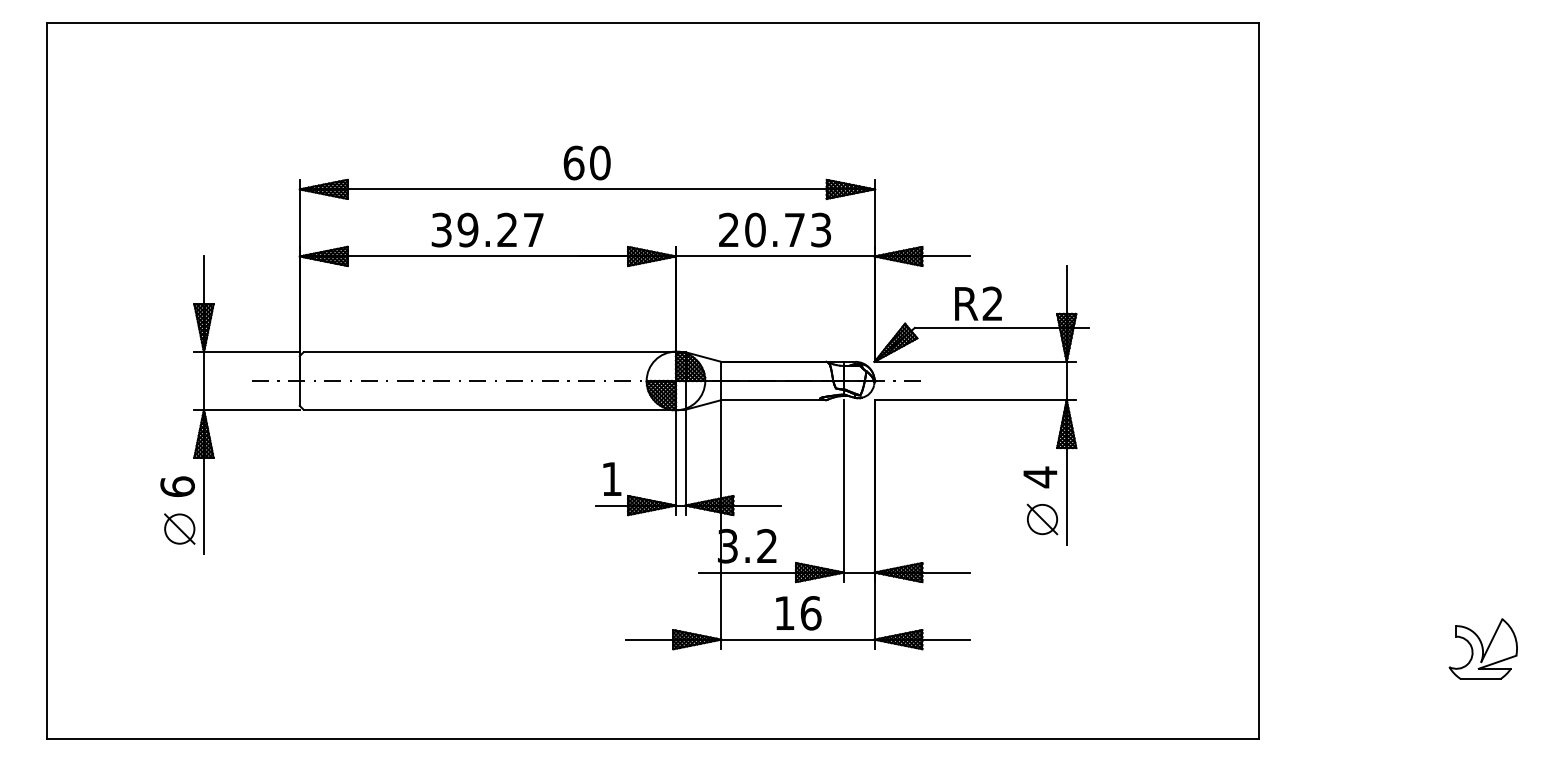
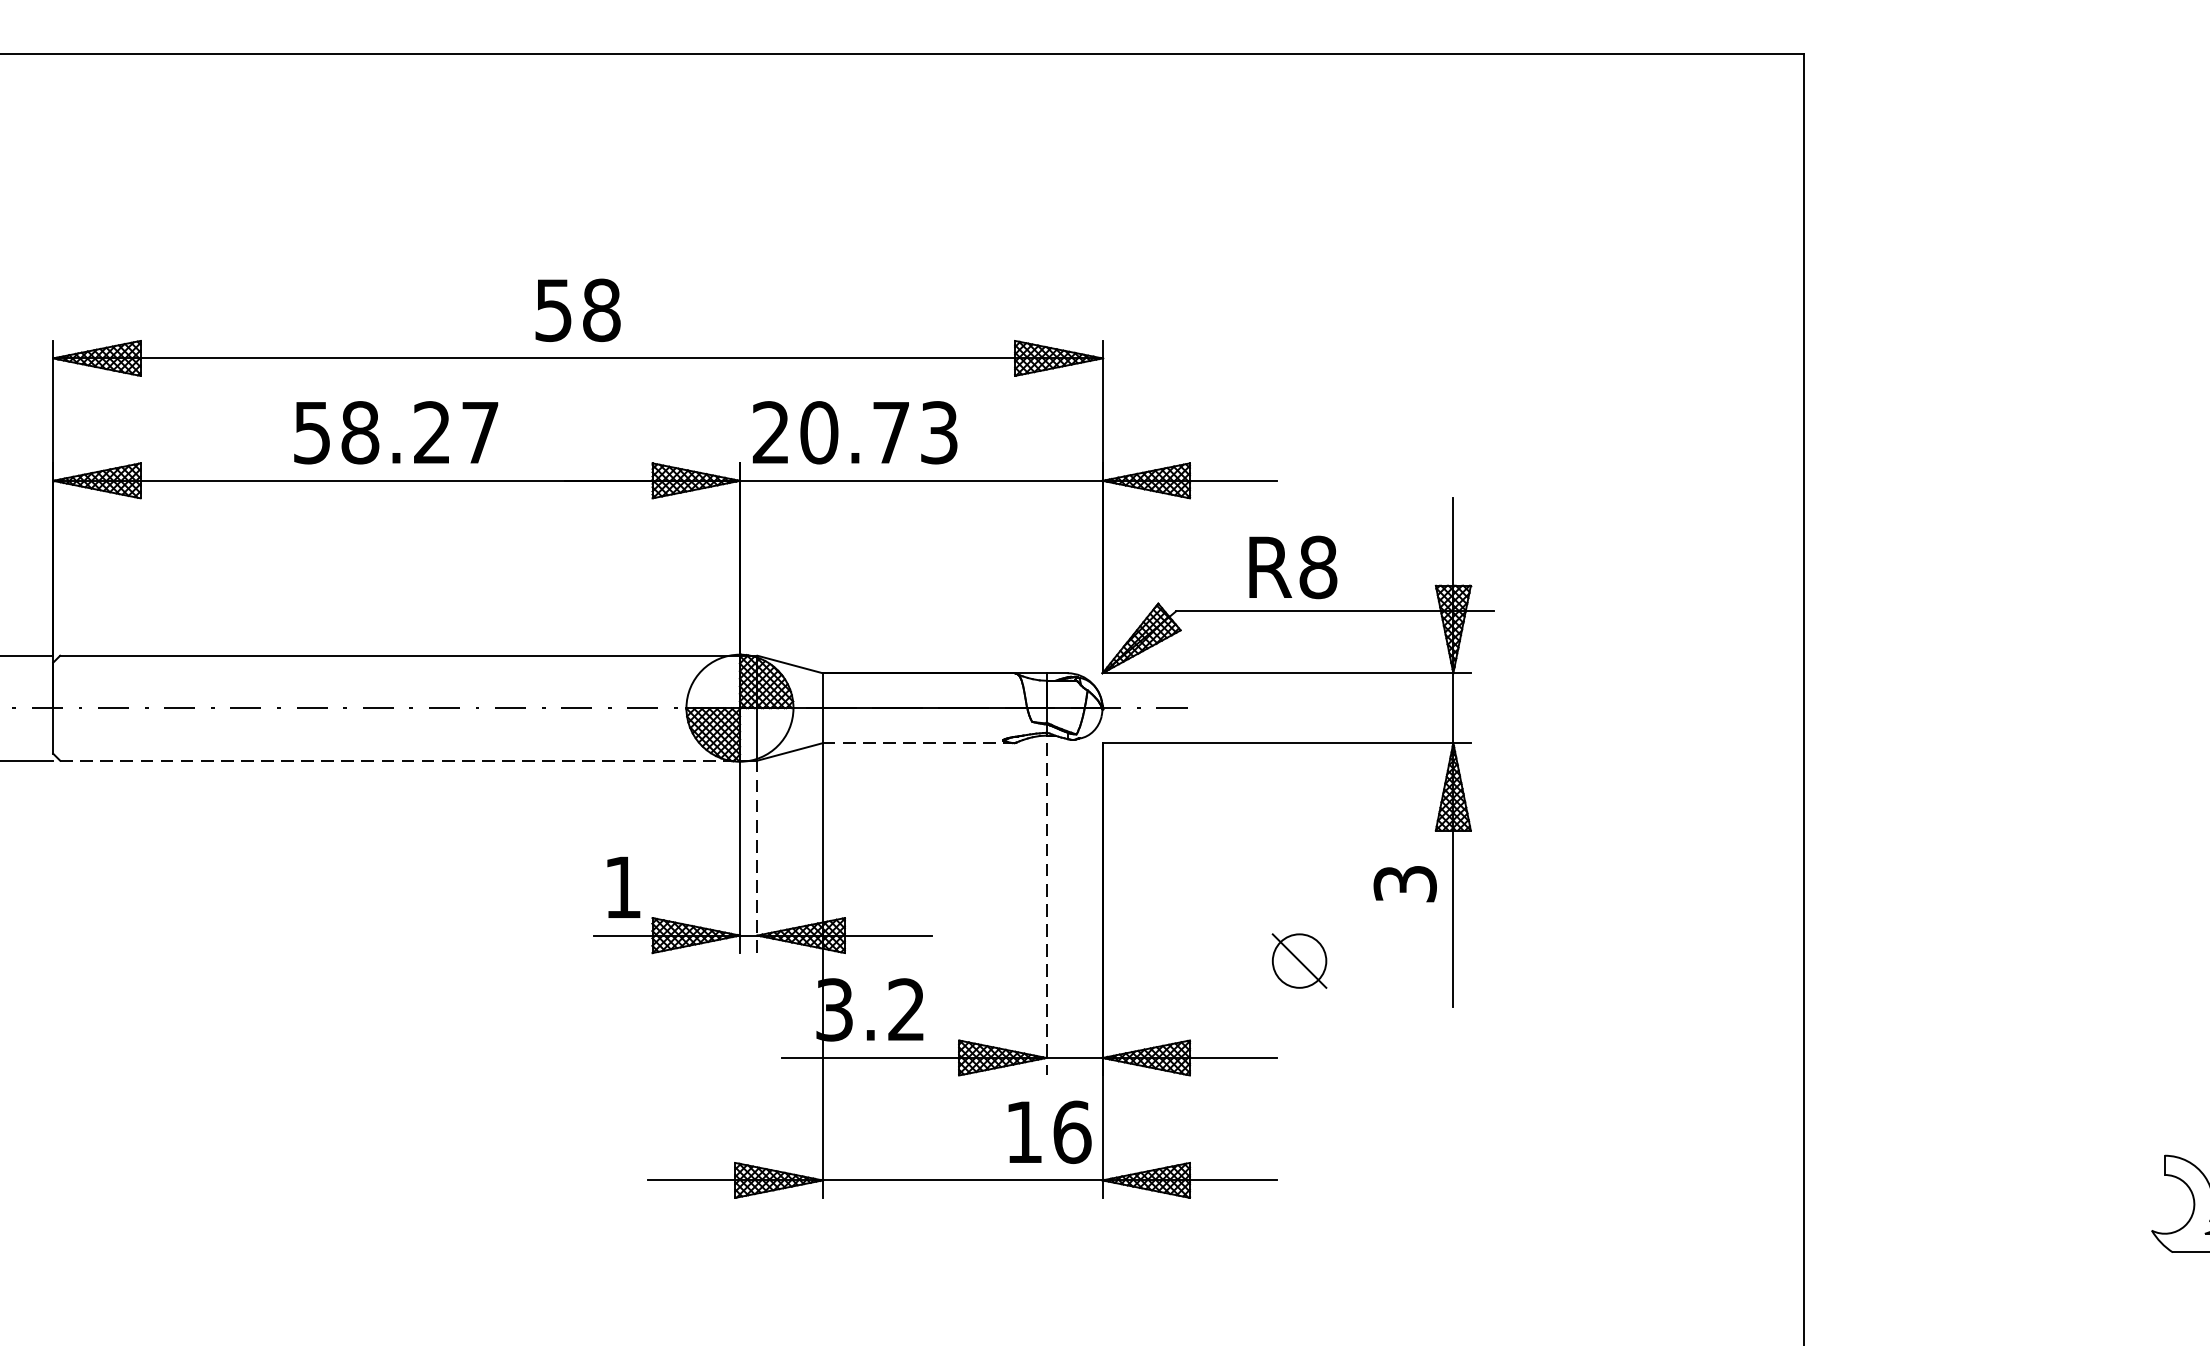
text: (586, 162) -> (576, 309), 60 -> 58
text: (455, 229) -> (337, 431), 39.27 -> 58.27
text: (774, 229) -> (854, 431), moved
text: (992, 303) -> (1317, 566), R2 -> R8
line: (774, 400) -> (919, 743), solid -> dashed
line: (490, 409) -> (401, 760), solid -> dashed
line: (685, 462) -> (757, 857), solid -> dashed
text: (1040, 477) -> (1405, 884), 4 -> 3
line: (843, 491) -> (1045, 909), solid -> dashed
part: (1042, 519) -> (1299, 961), moved
text: (798, 613) -> (1049, 1132), moved

